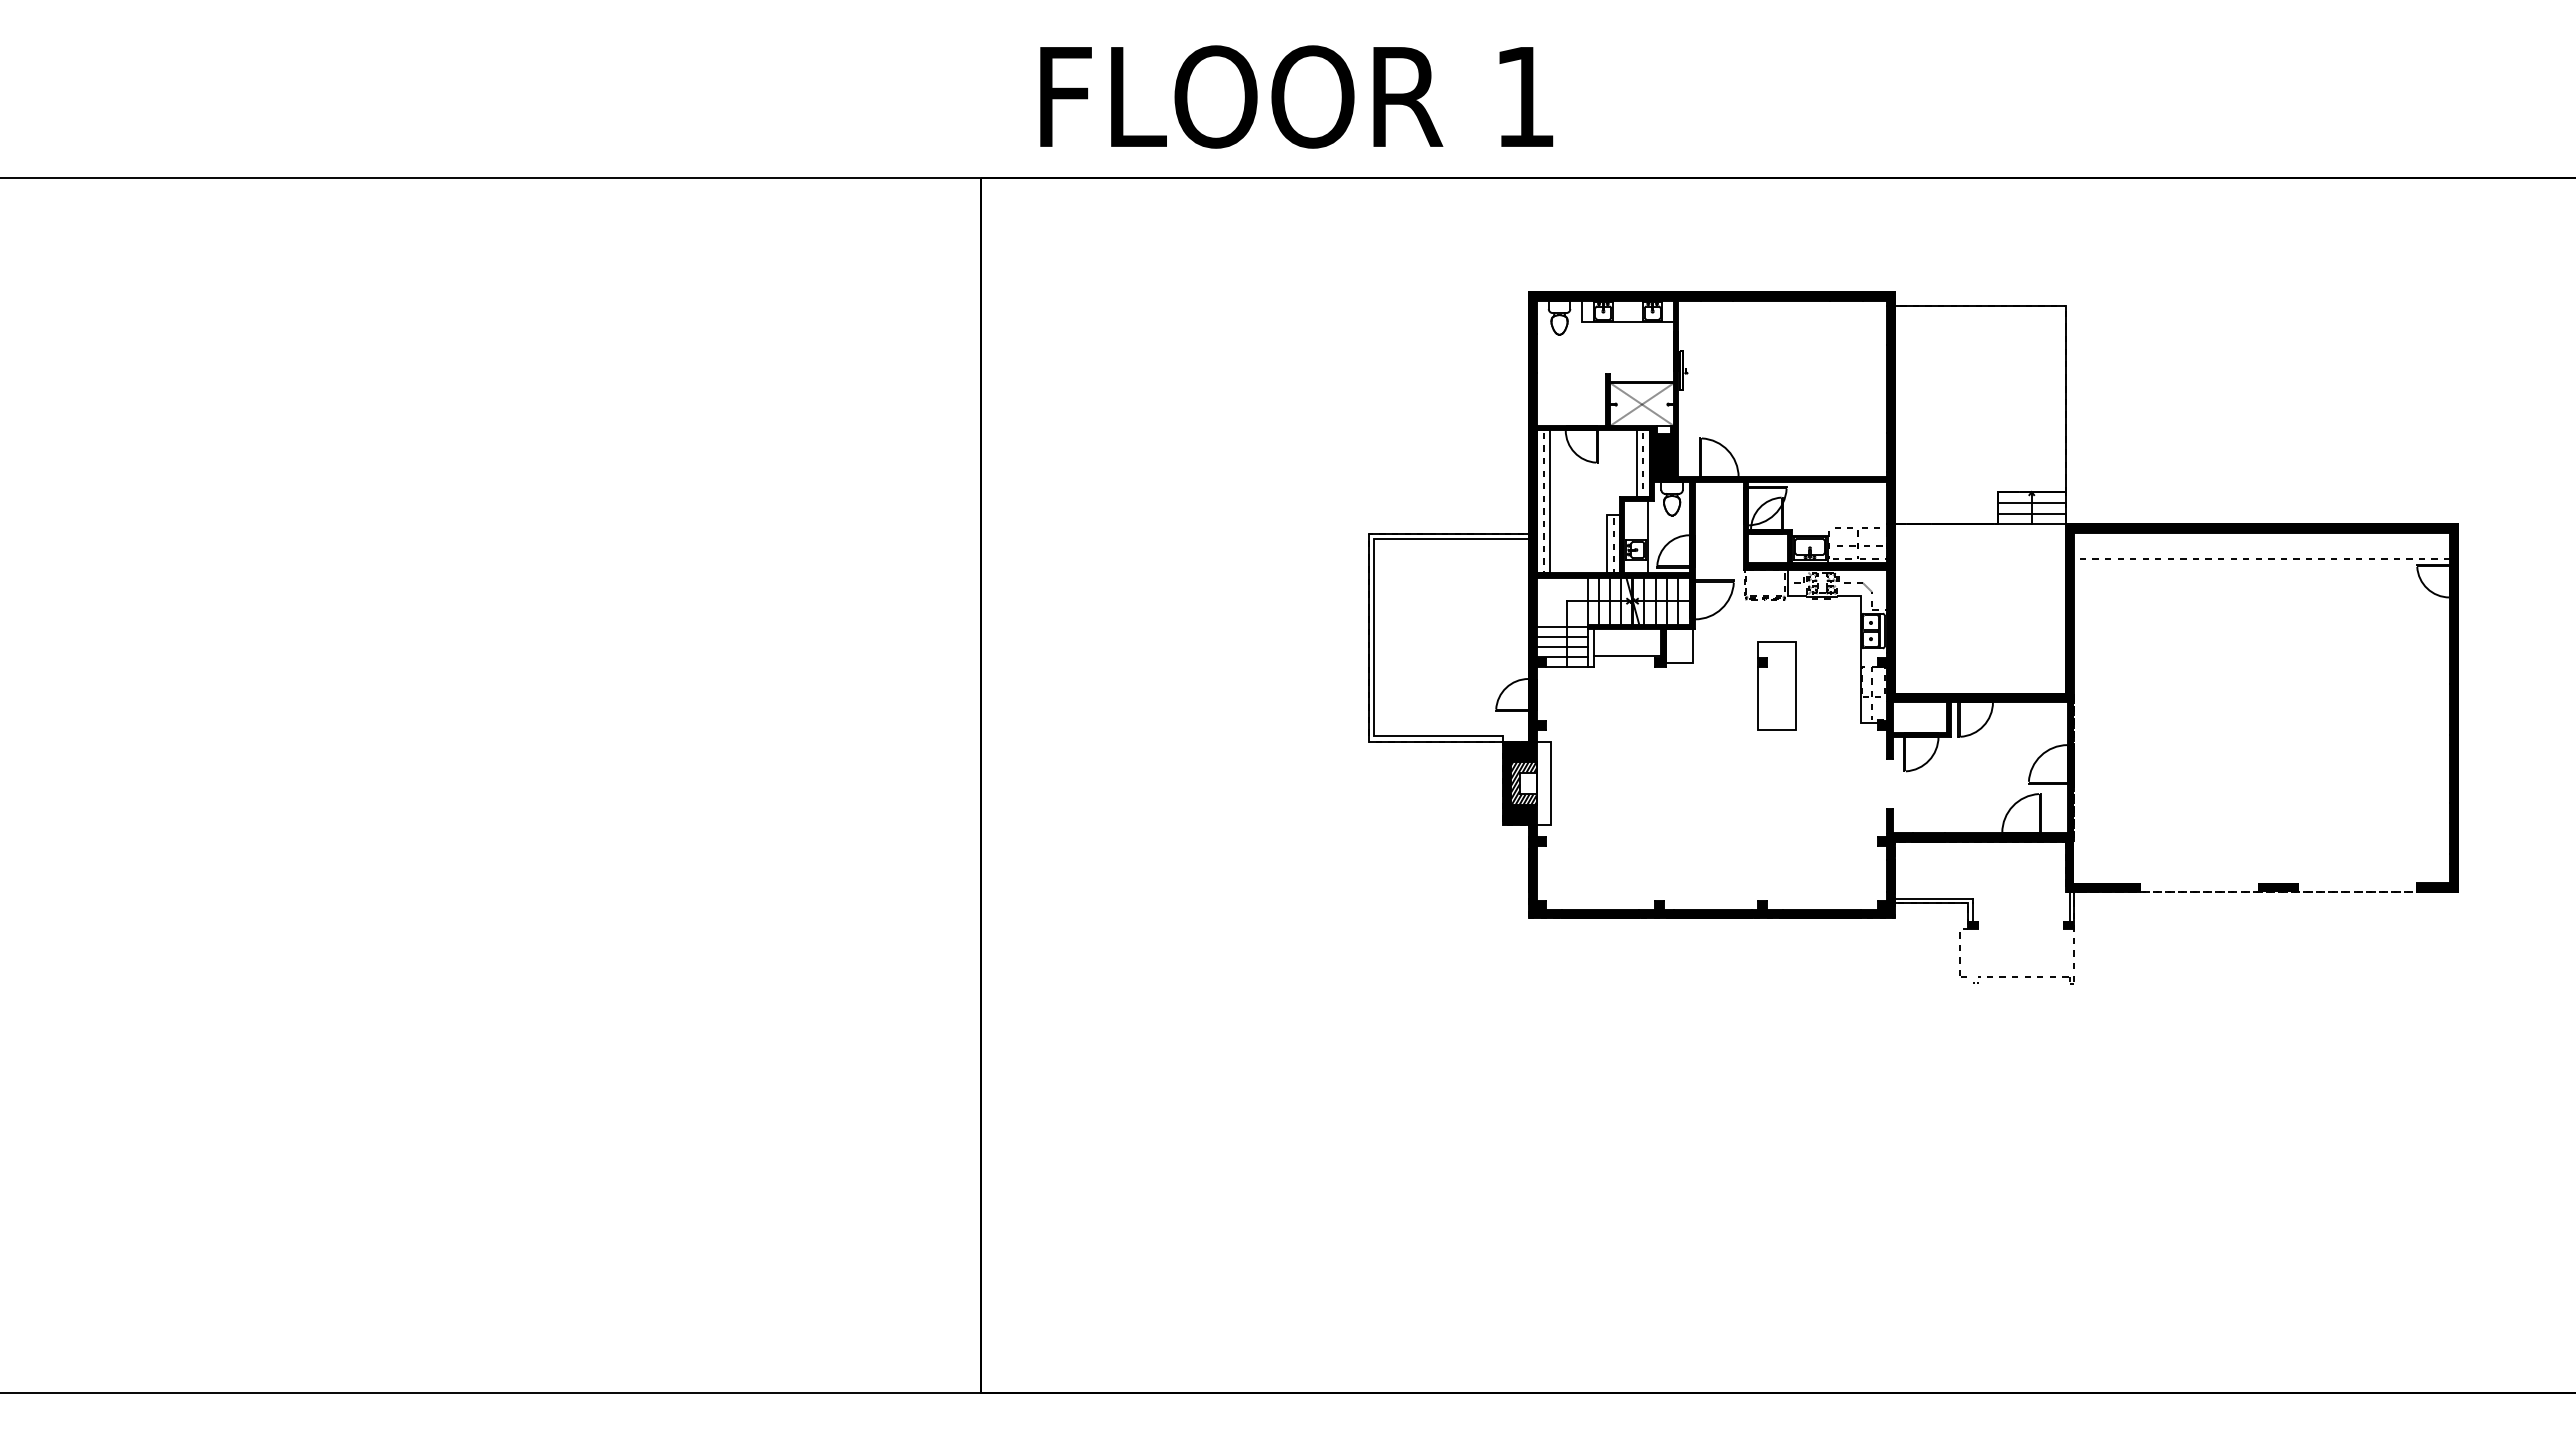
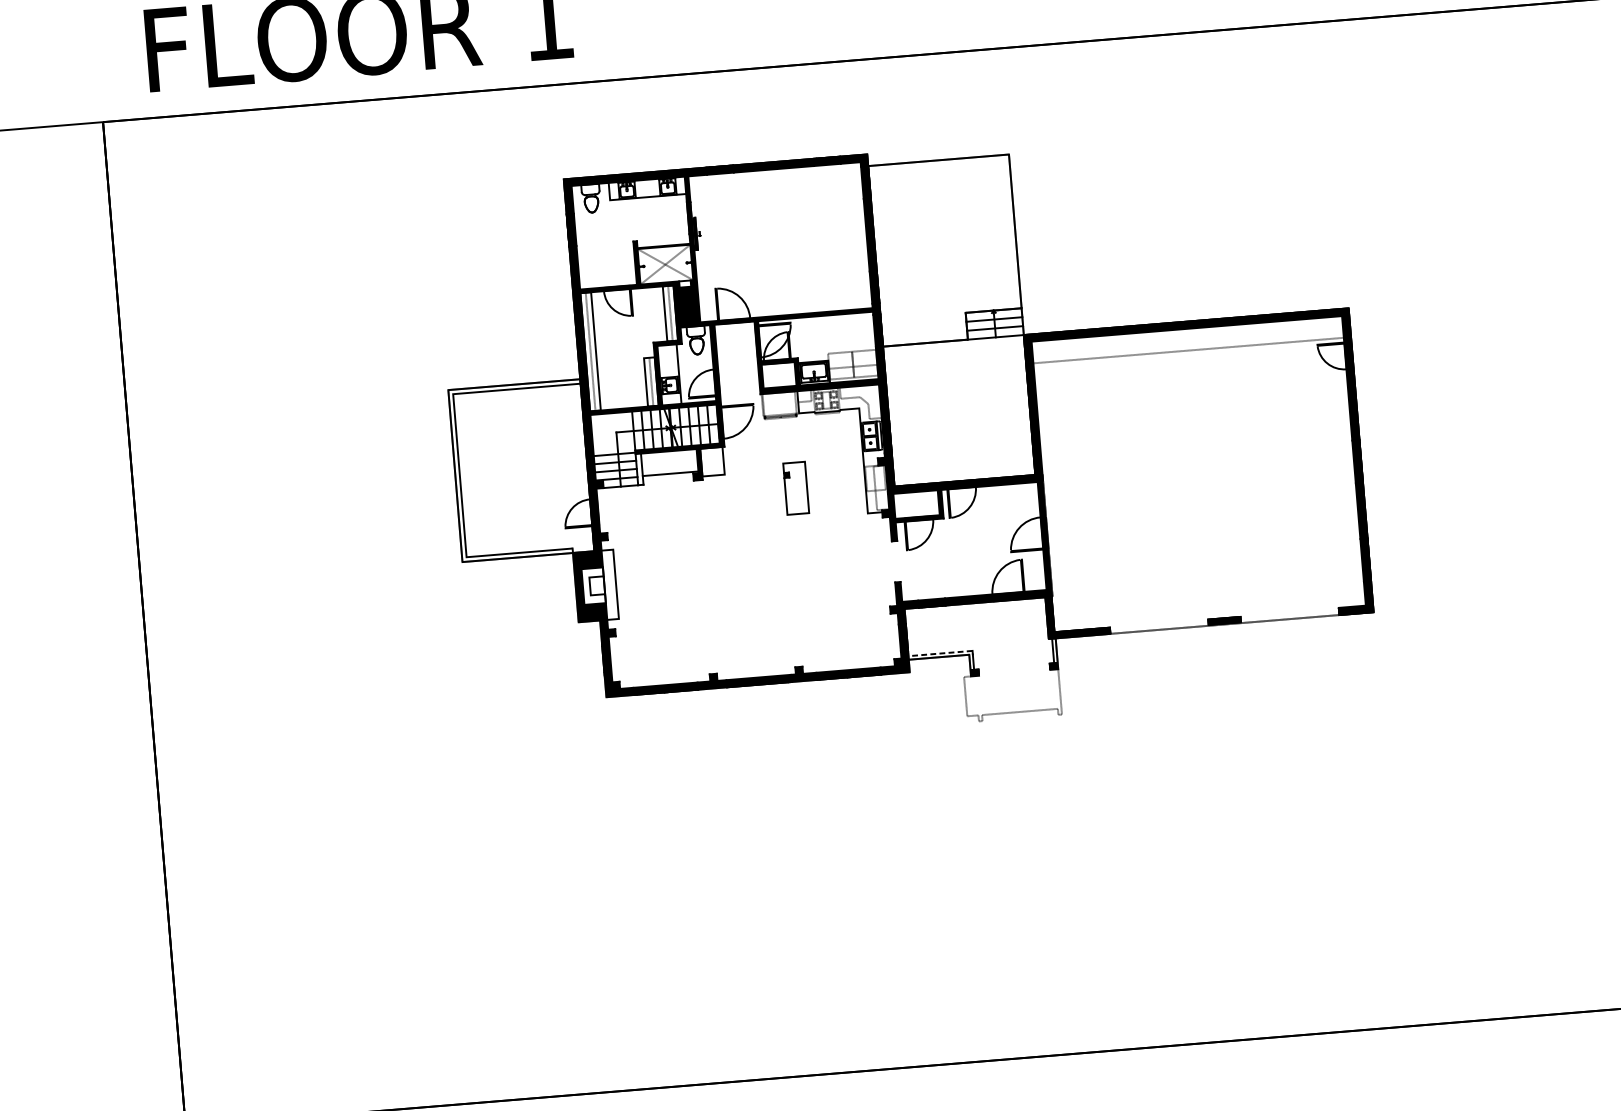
part: (1776, 685) -> (795, 487), size x0.7
hatch: (1524, 783) -> (593, 586), removed
line: (1934, 898) -> (940, 653), solid -> dashed

